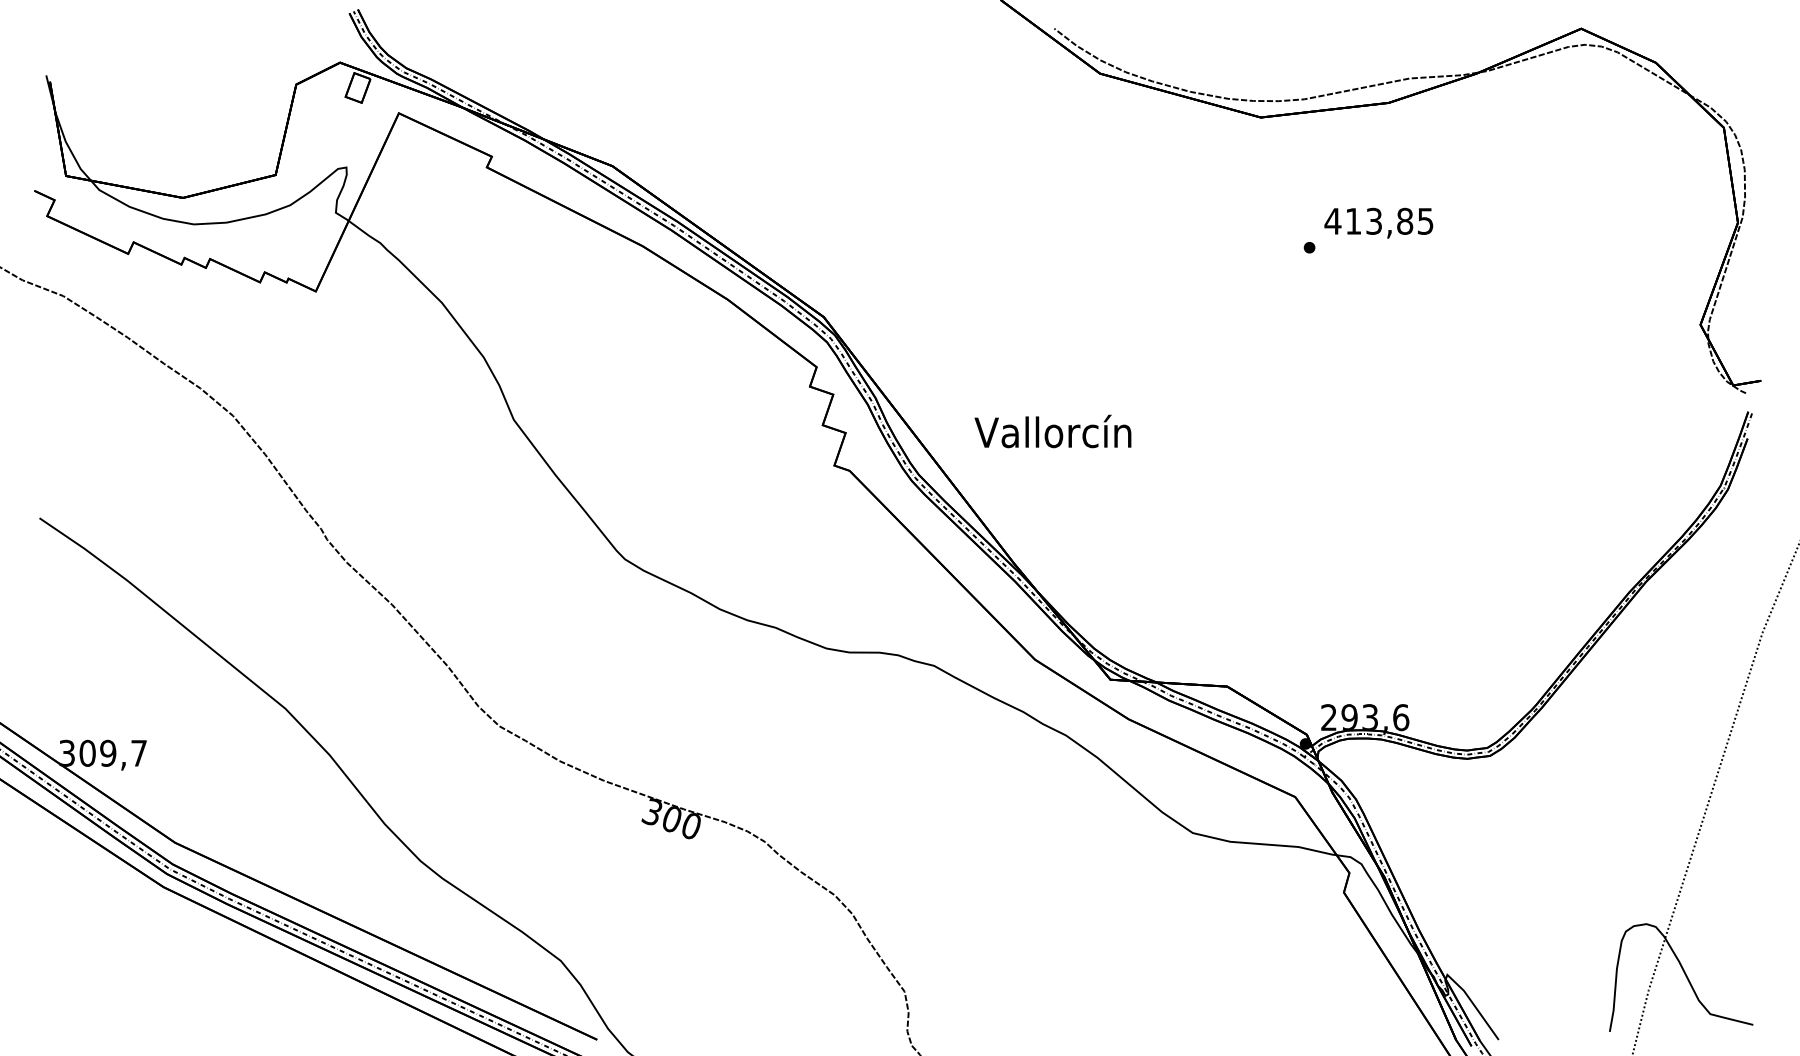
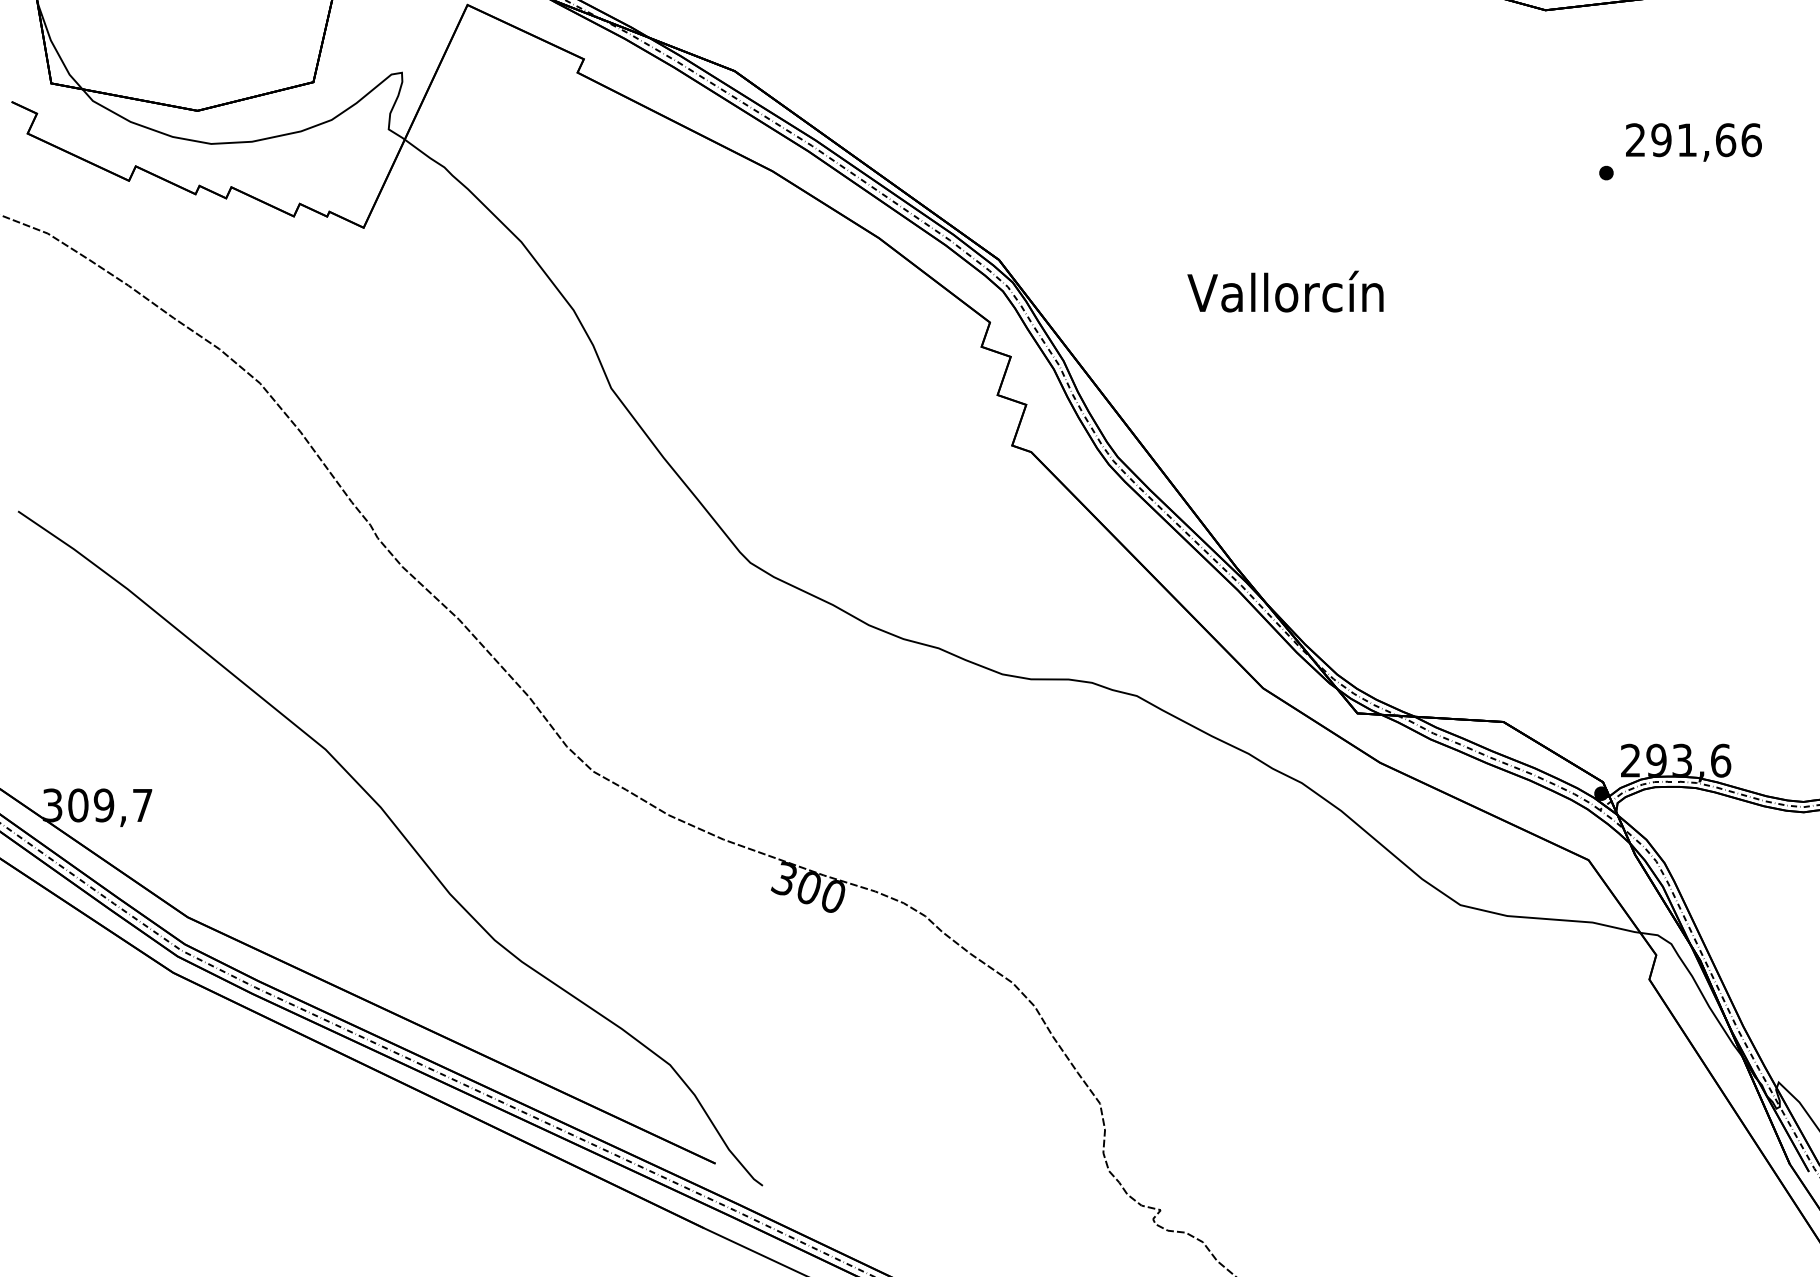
text: (1378, 220) -> (1692, 139), 413,85 -> 291,66
text: (1052, 431) -> (1284, 291), moved

